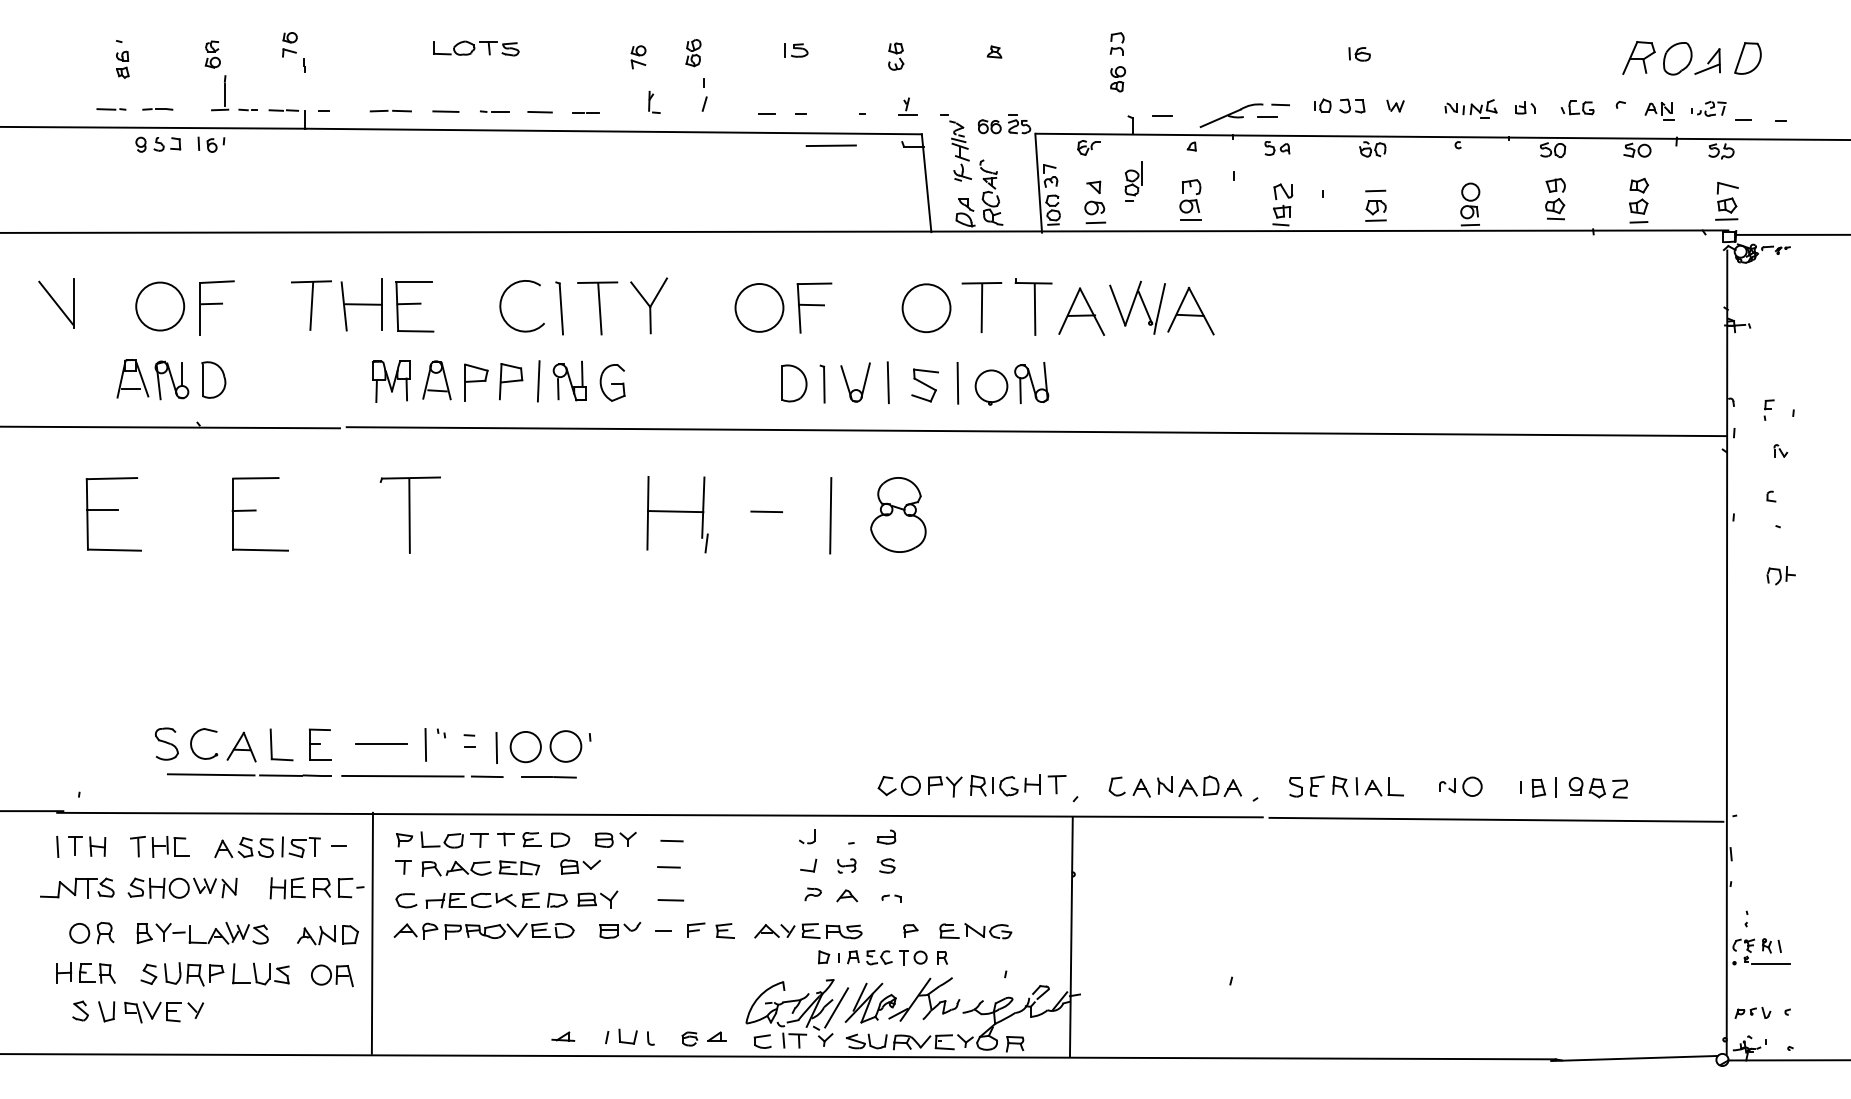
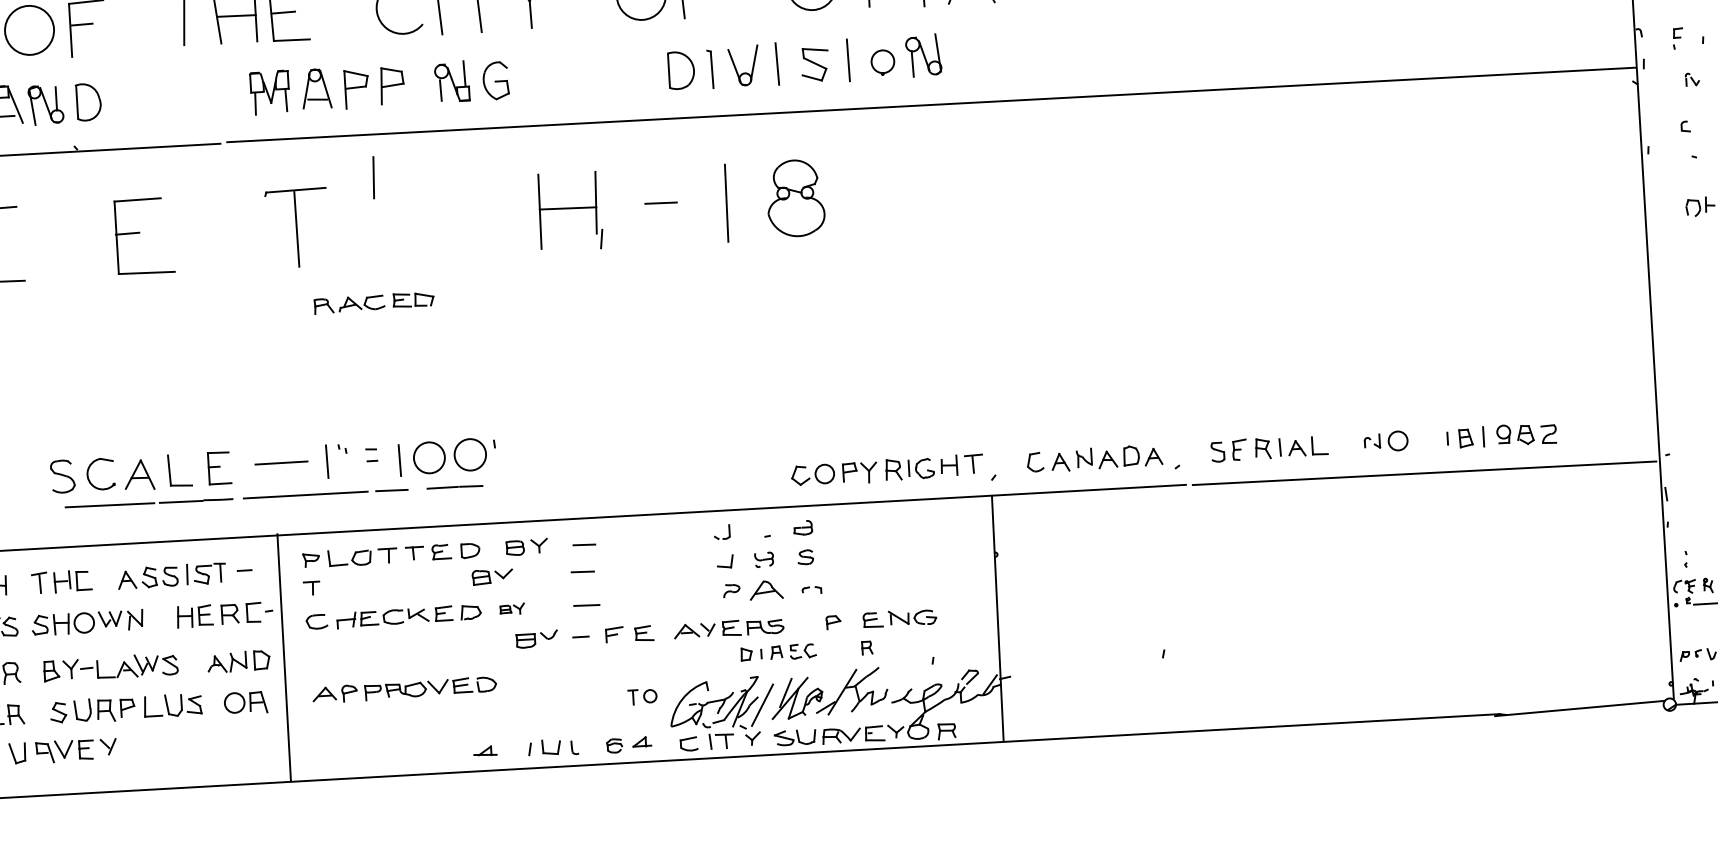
line: (538, 381) -> (373, 177), moved
part: (991, 387) -> (882, 62), size x0.7
part: (480, 868) -> (373, 302), moved
part: (847, 895) -> (766, 589), size x1.6
part: (597, 899) -> (511, 609), size x0.6
part: (483, 930) -> (403, 689), moved
part: (913, 957) -> (643, 696), moved

